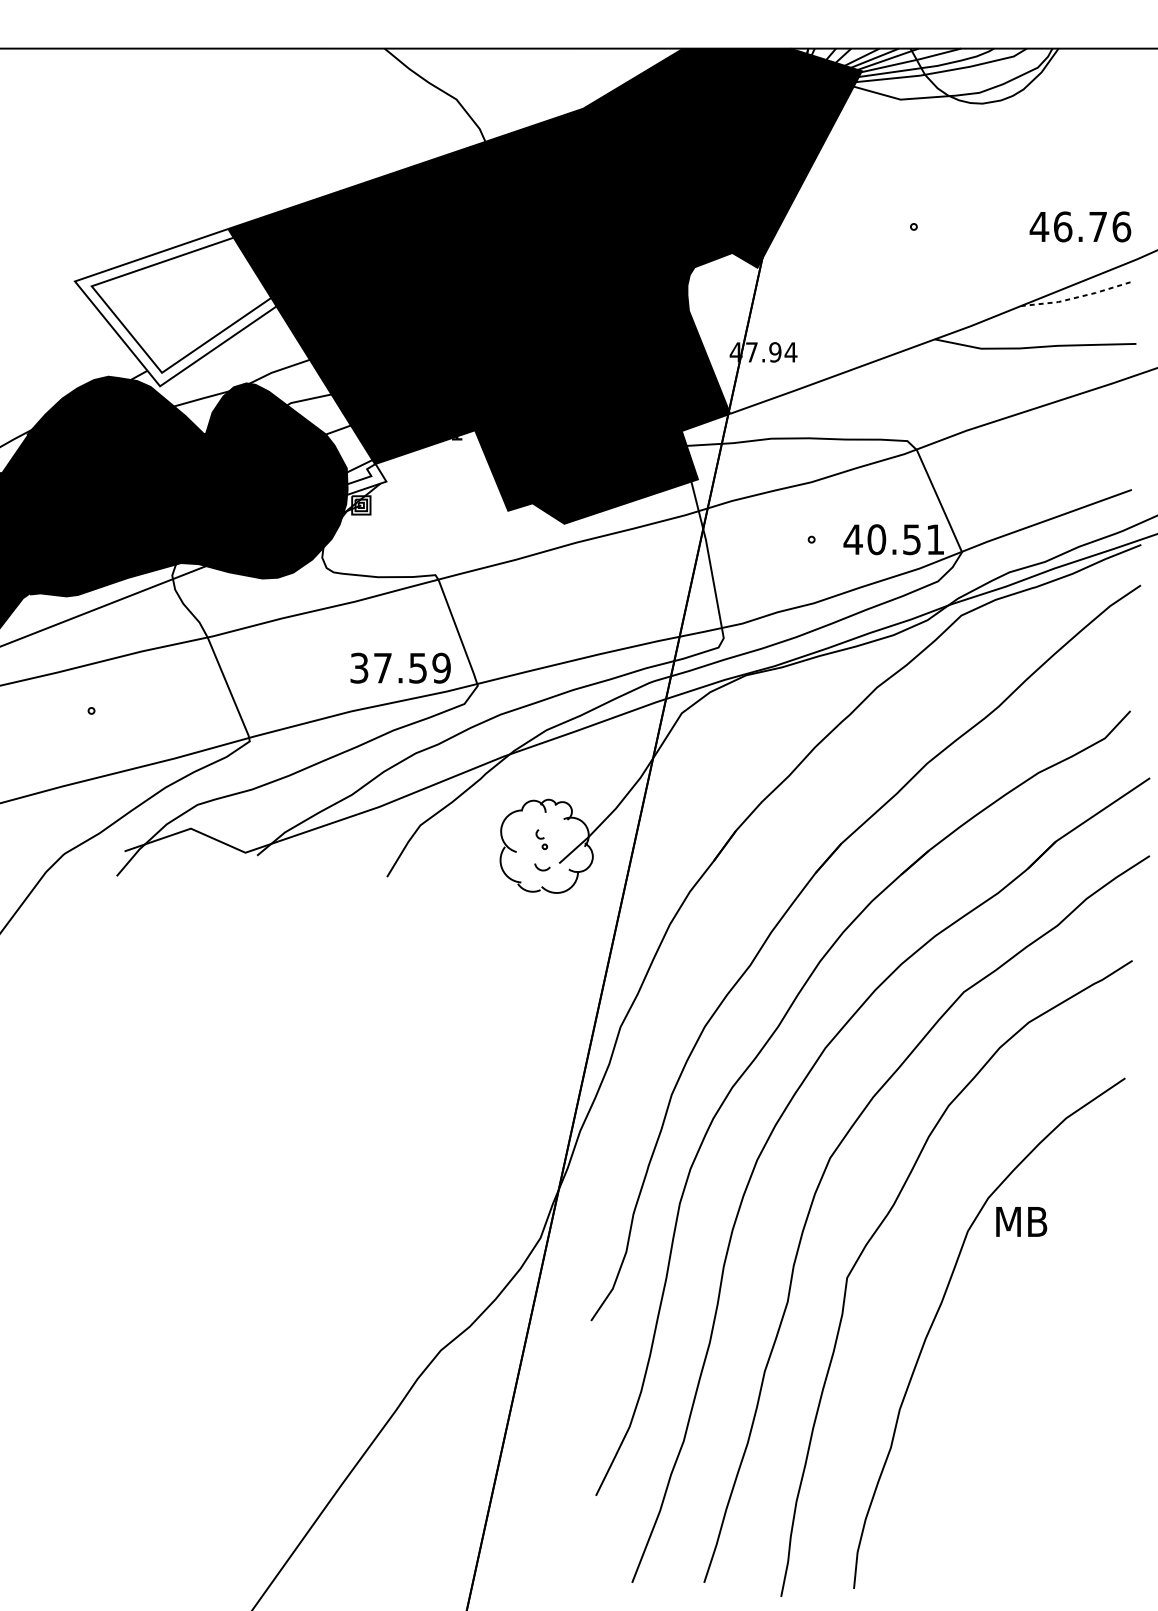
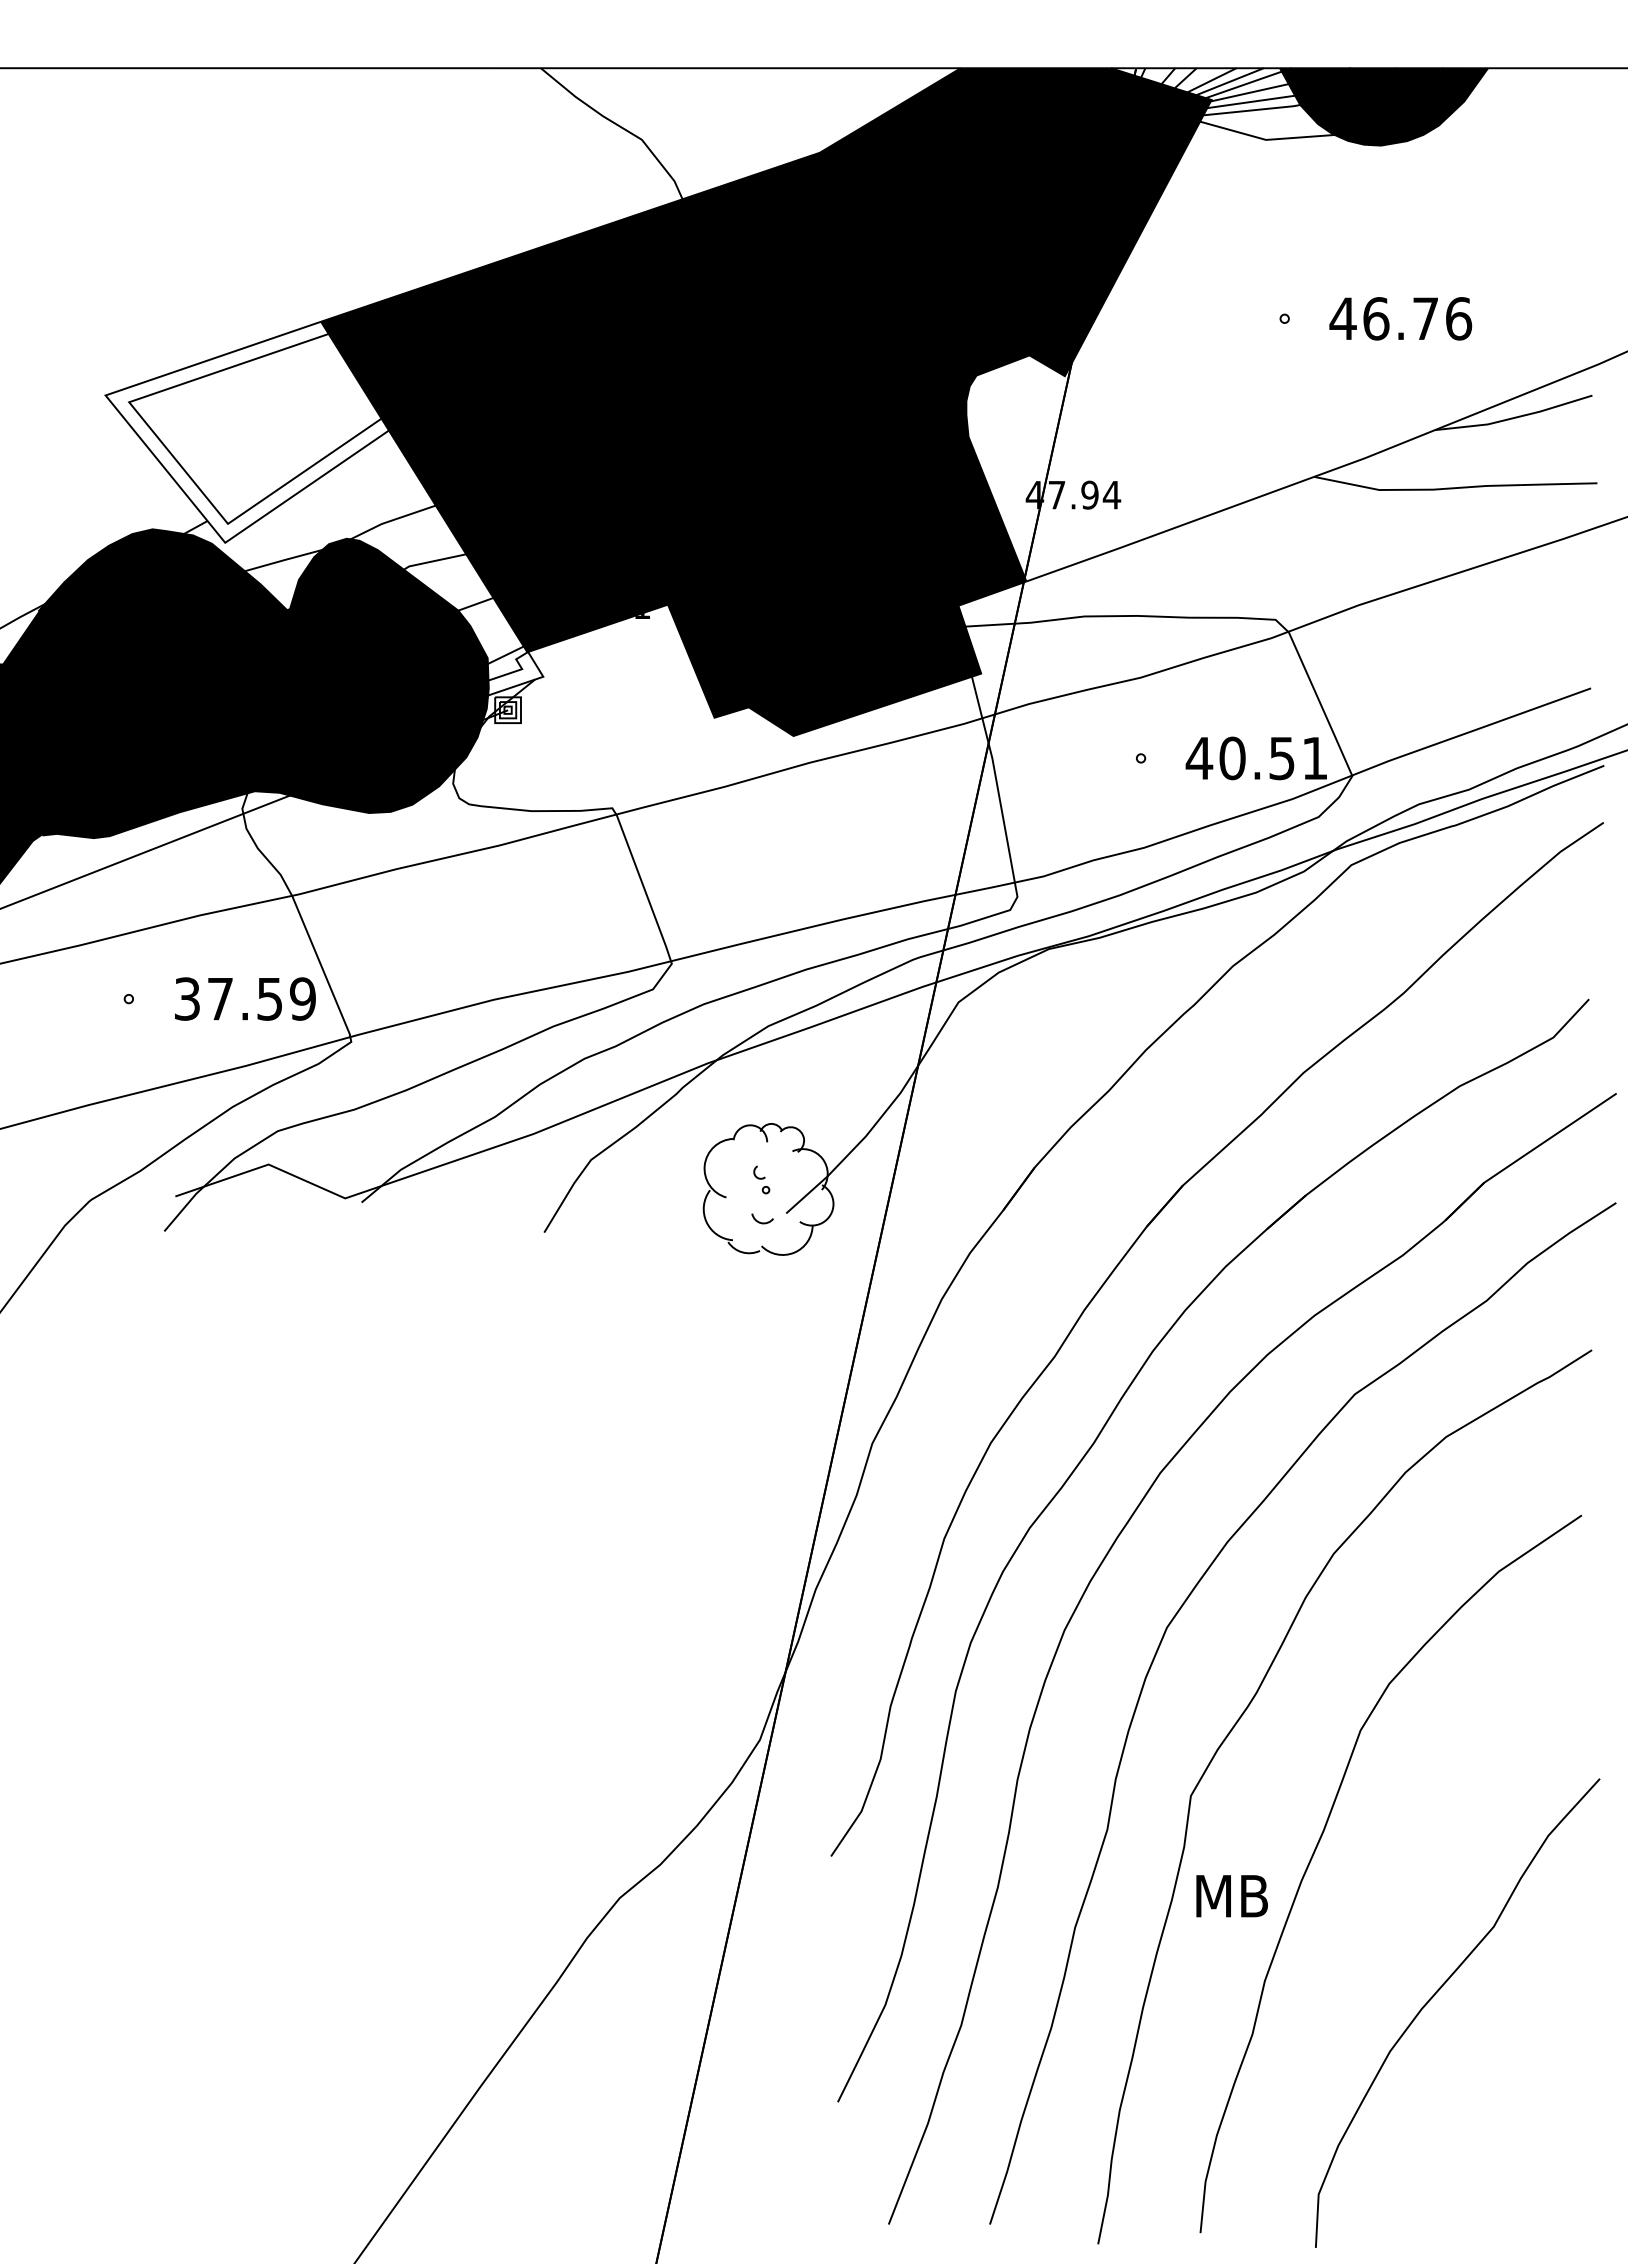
fill: (984, 75) -> (1384, 106), added
text: (1080, 226) -> (1400, 318), moved
line: (1078, 297) -> (1515, 417), dashed -> solid
text: (400, 667) -> (245, 998), moved
text: (1021, 1222) -> (1231, 1896), moved
curve: (1020, 1420) -> (1434, 1996), added

